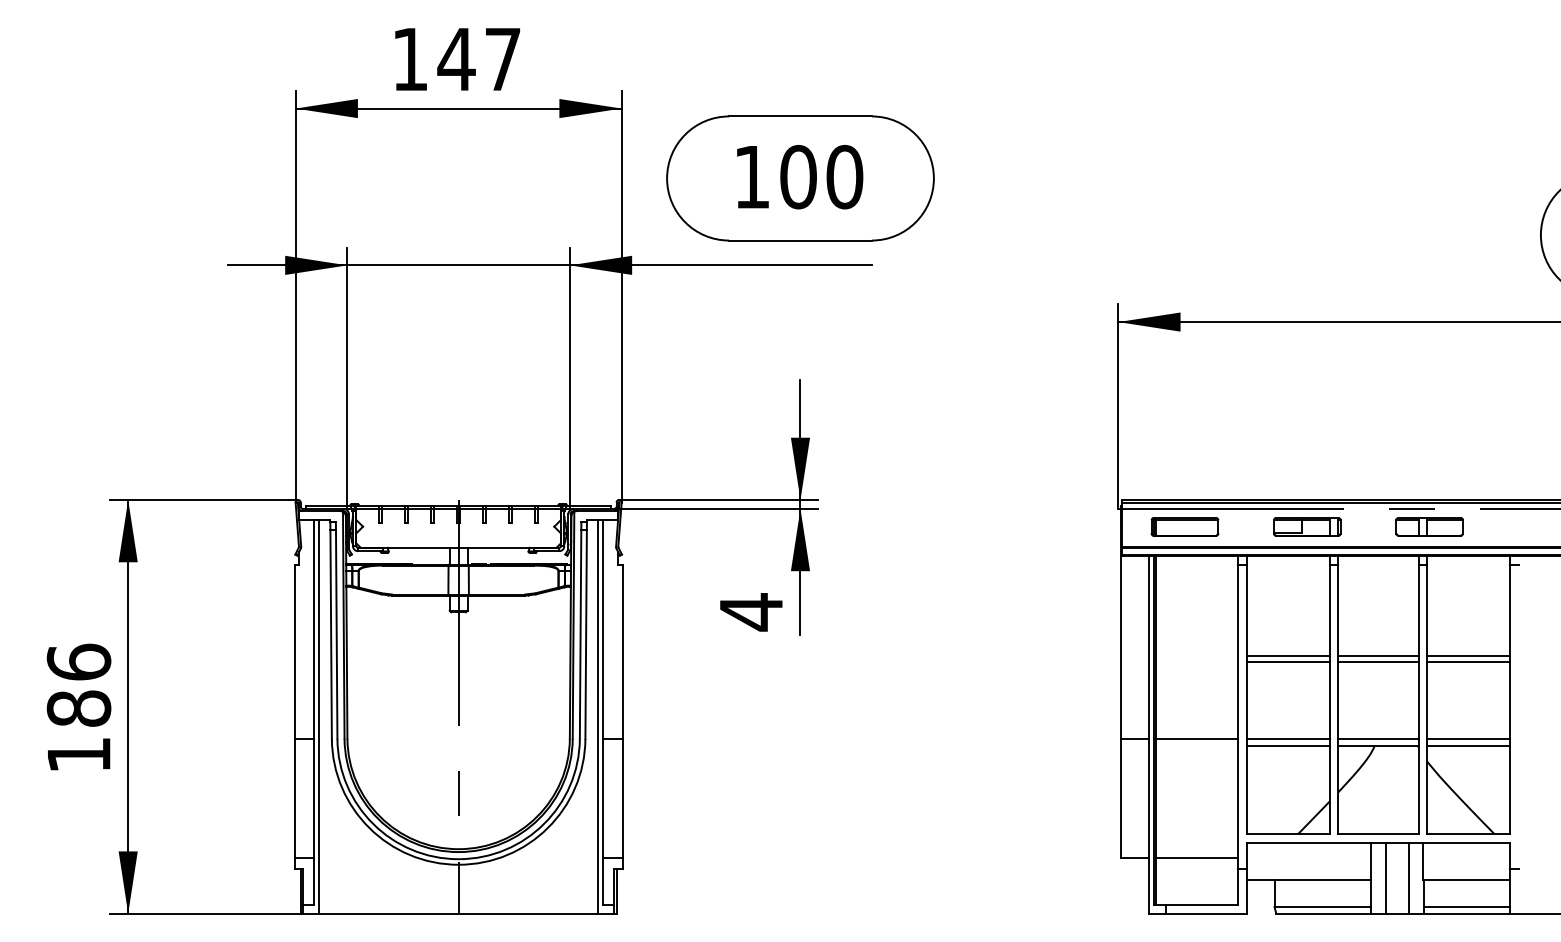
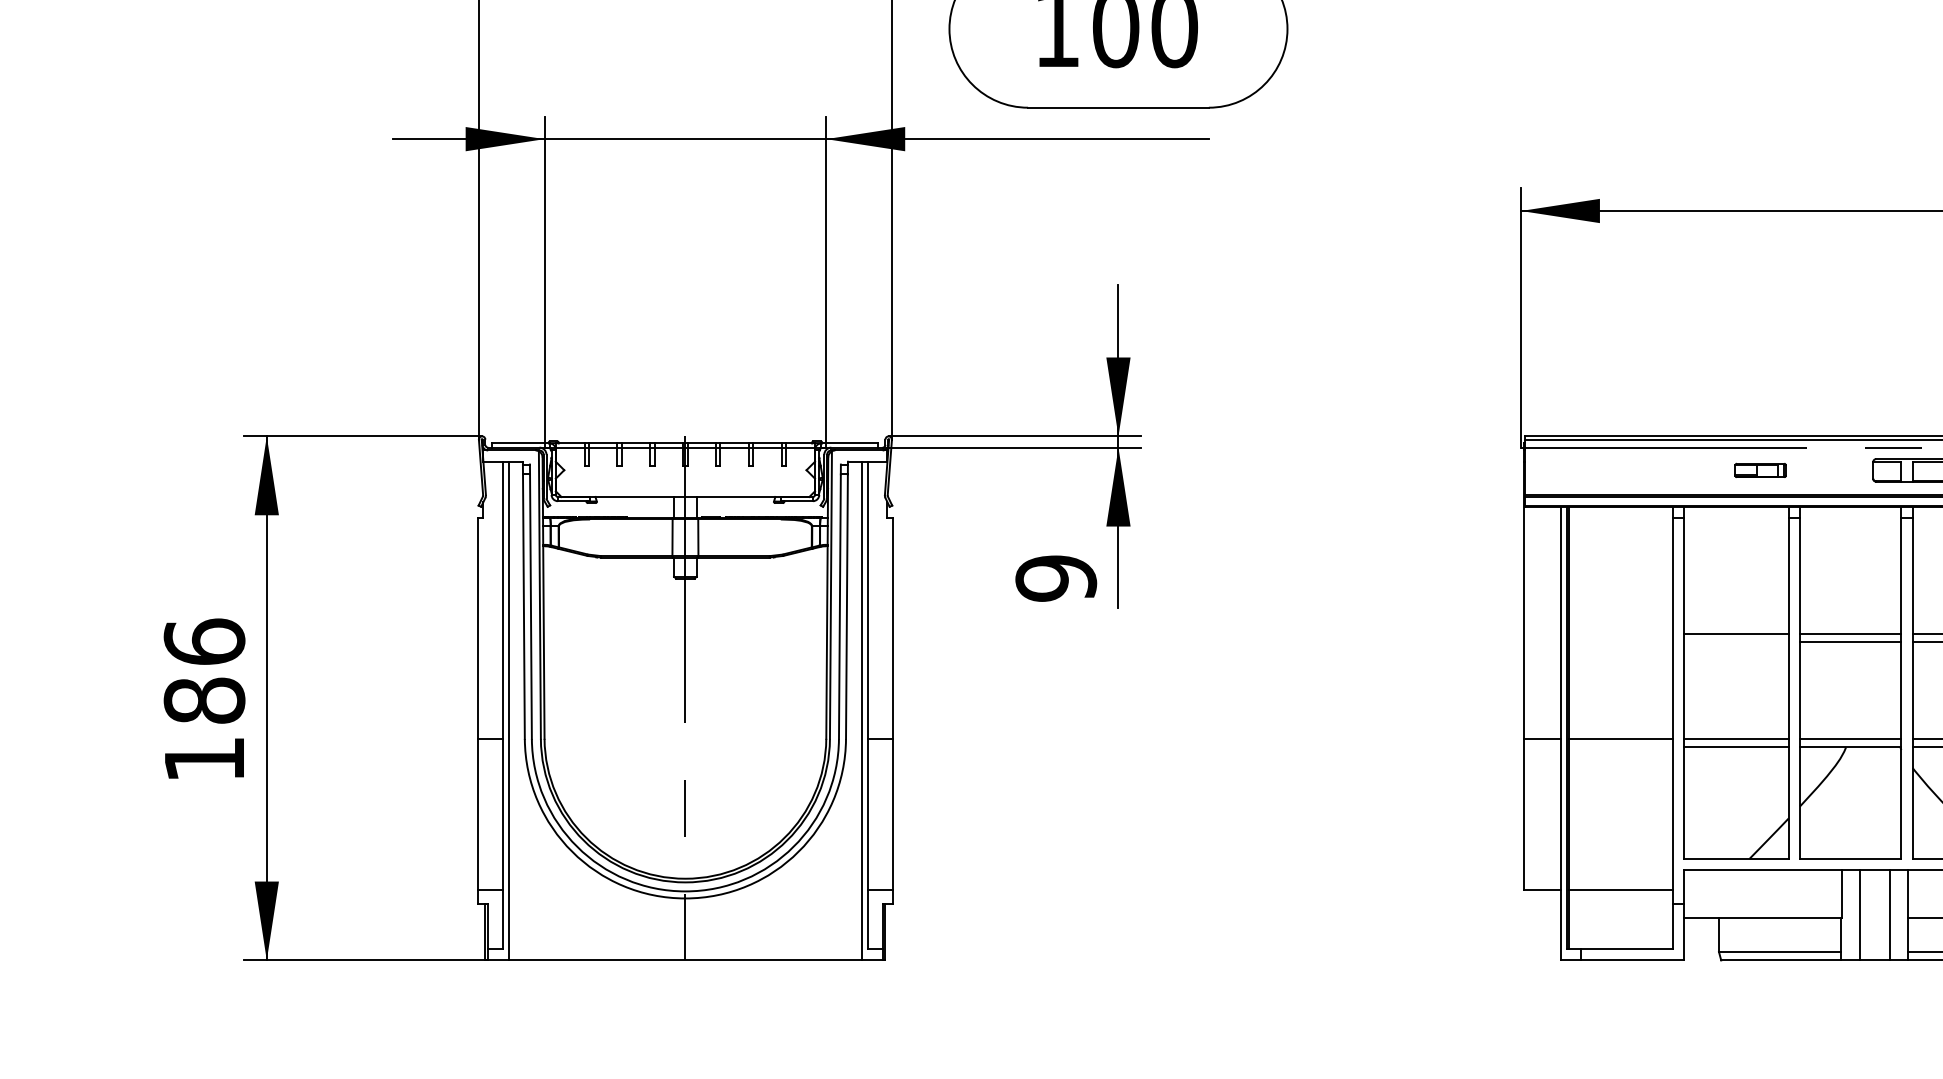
part: (1184, 526) -> (1604, 469), removed
part: (1307, 526) -> (1760, 469), size x0.6
text: (751, 612) -> (1056, 578), 4 -> 9
line: (1288, 662) -> (1736, 642), removed

